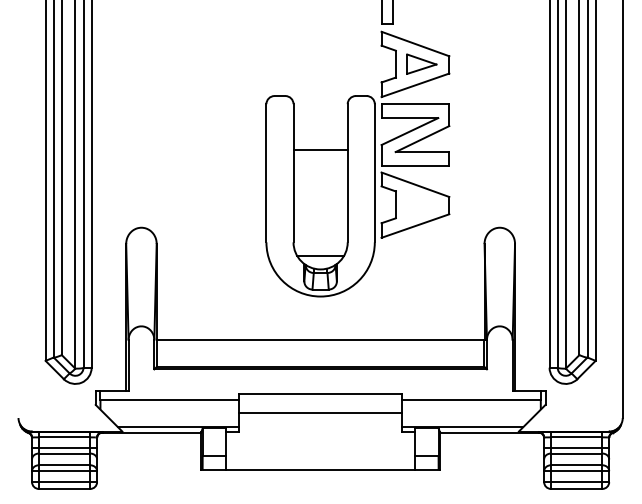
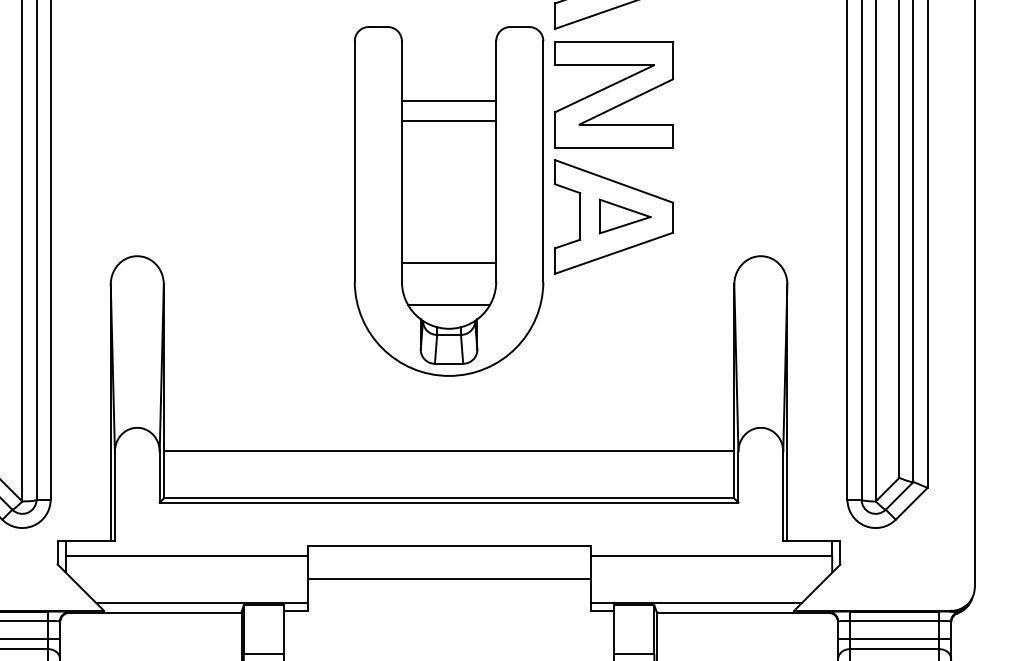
line: (320, 138) -> (448, 100), added
part: (421, 204) -> (624, 215), added
line: (320, 231) -> (448, 262), added

